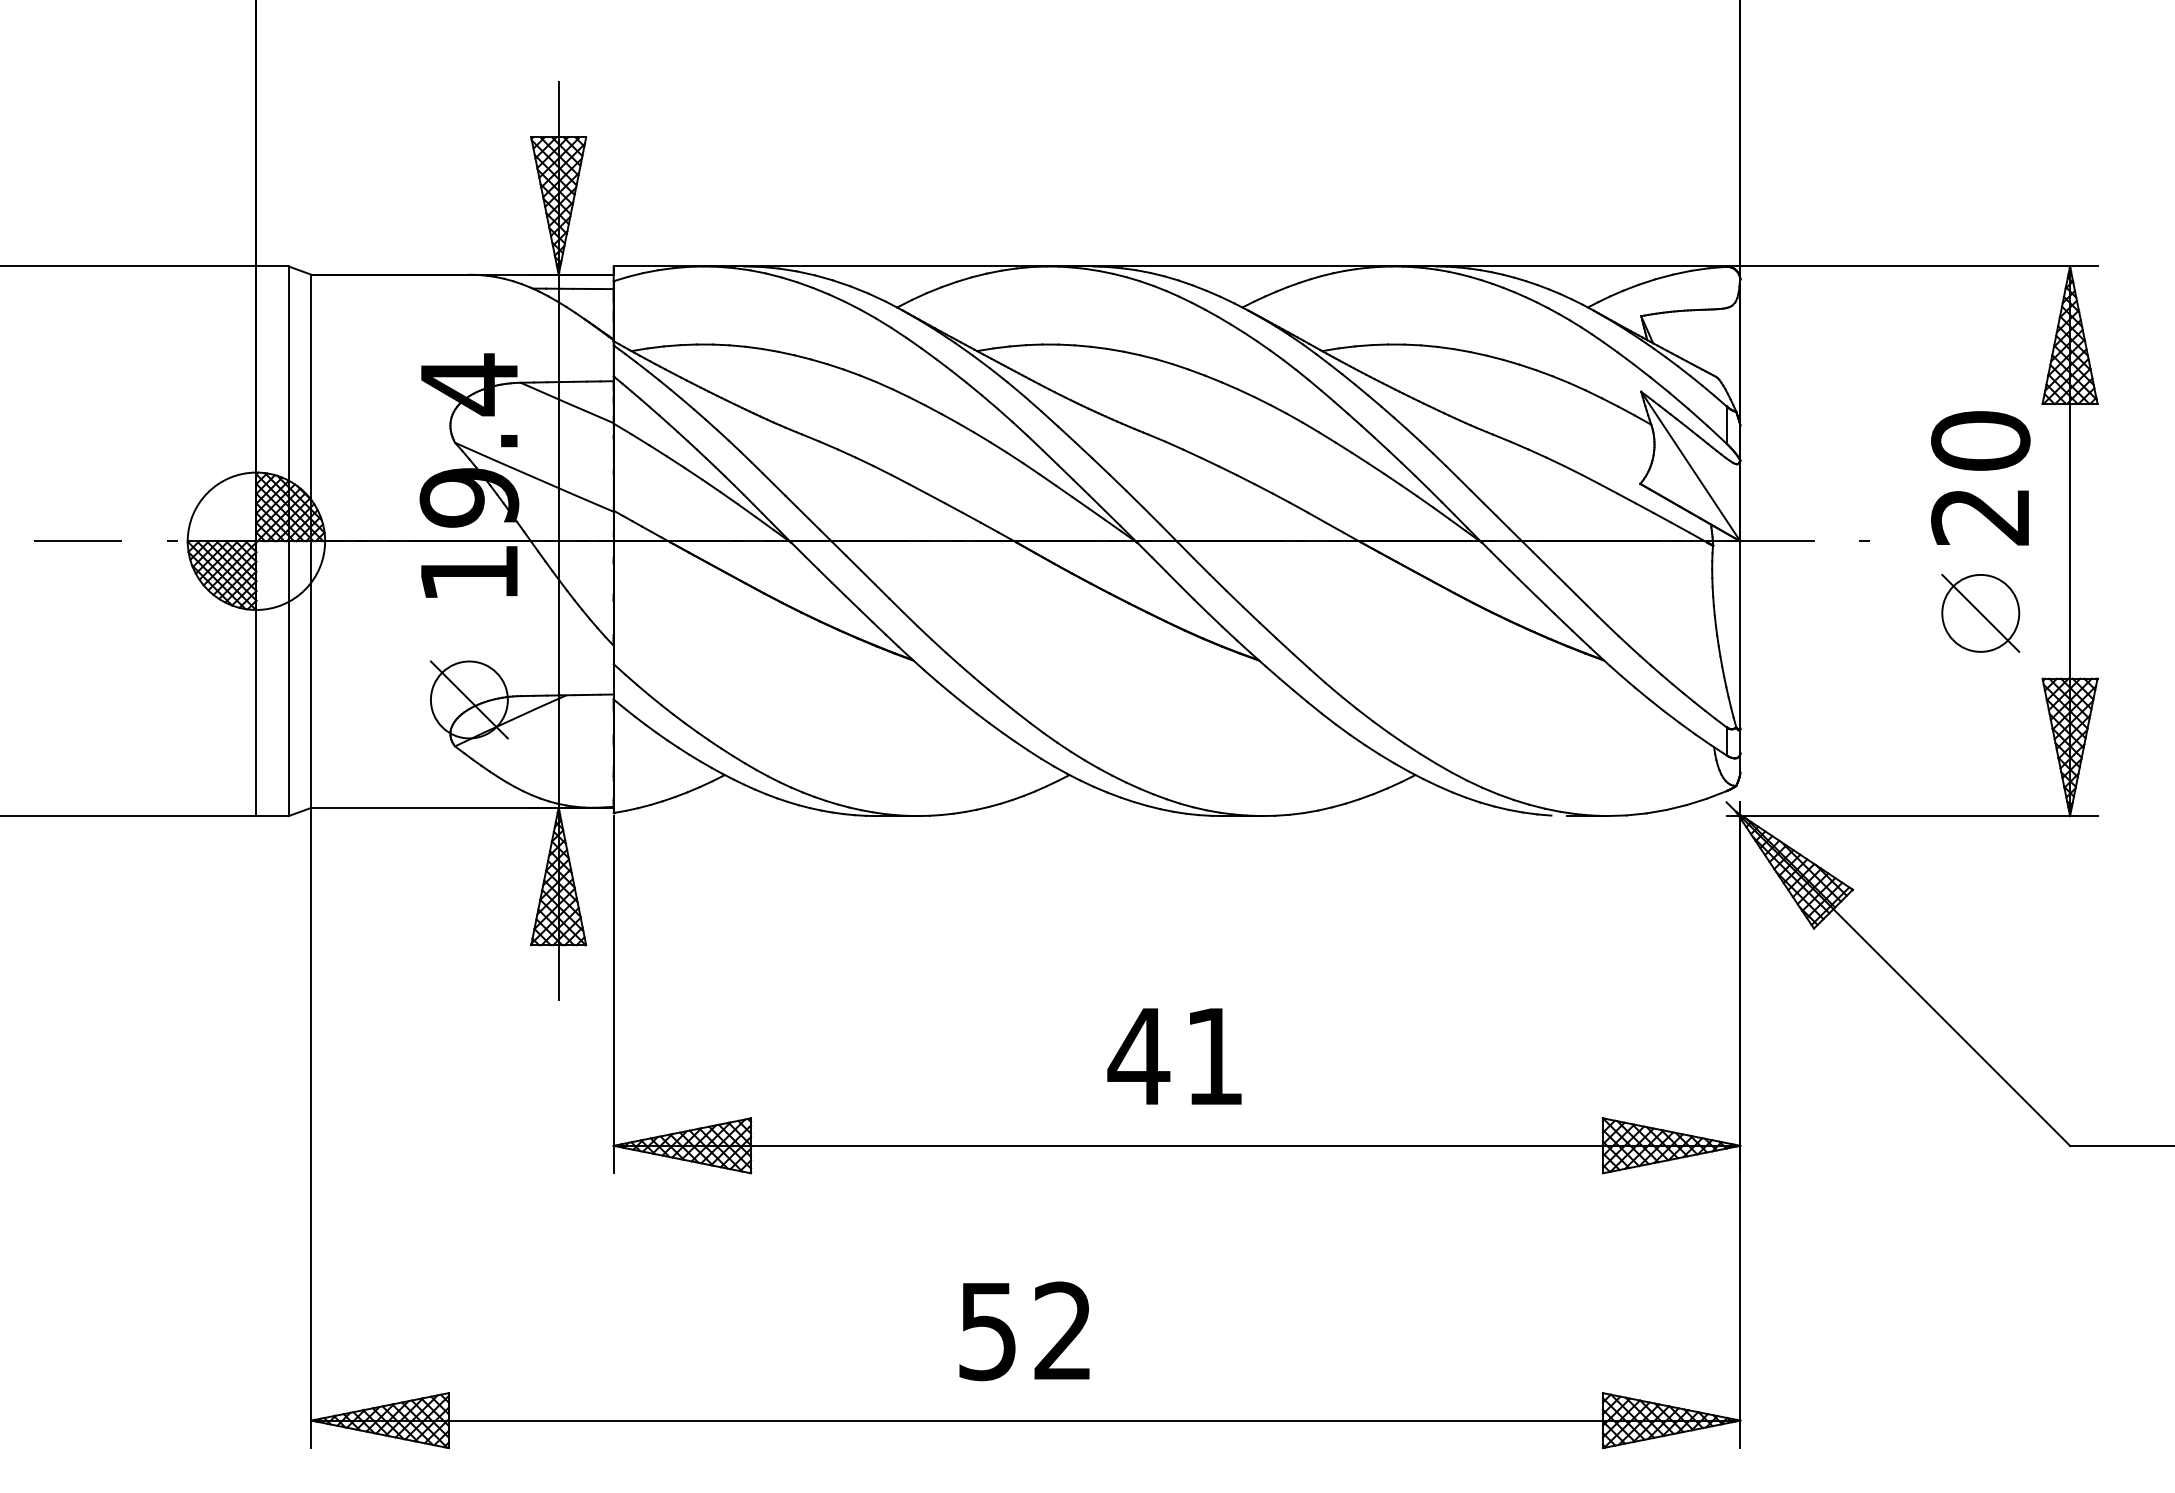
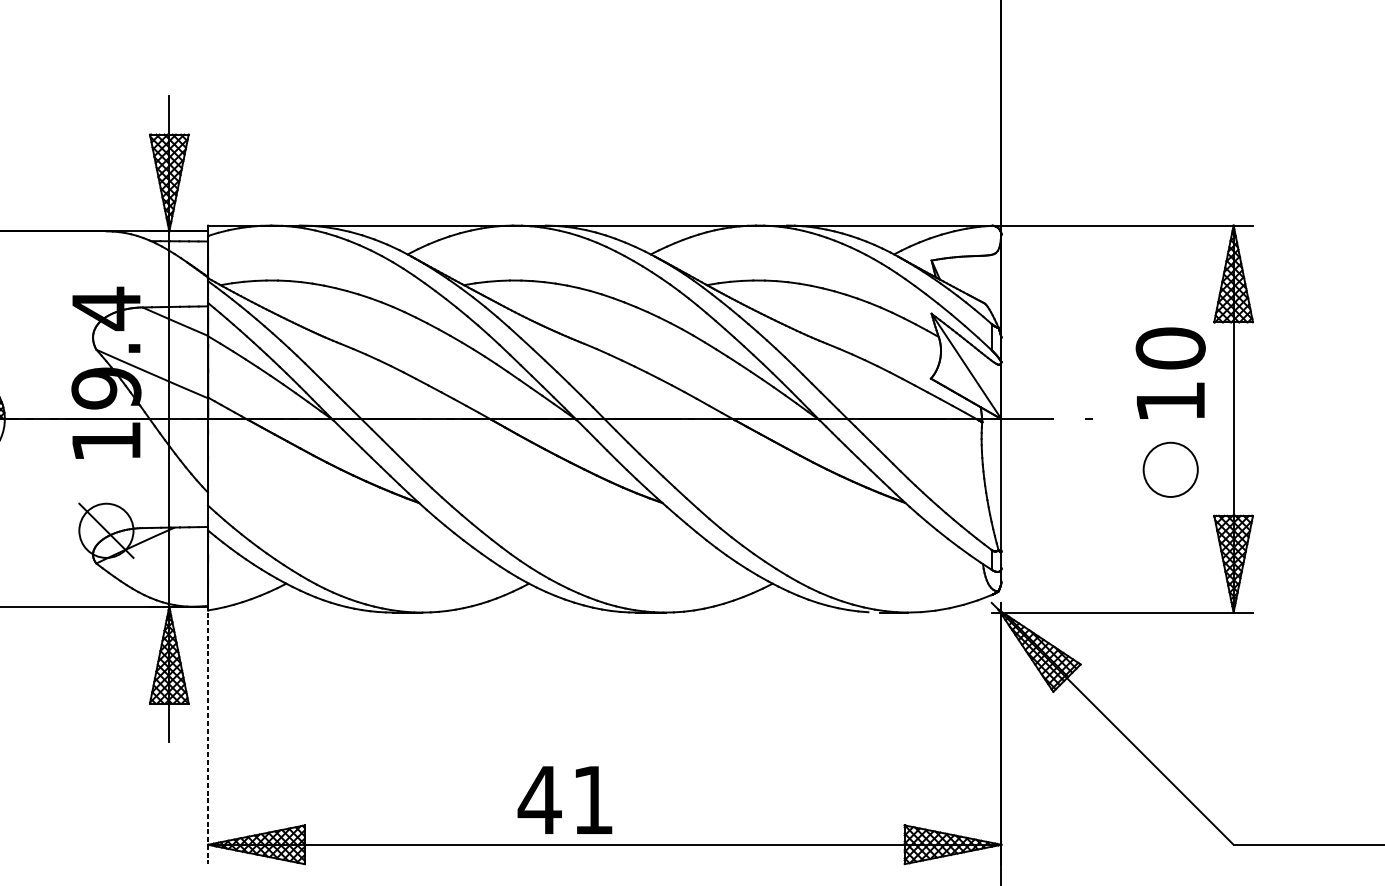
text: (1979, 517) -> (1169, 402), 20 -> 10
line: (1980, 612) -> (1170, 469), removed
line: (613, 994) -> (207, 738), solid -> dashed
text: (1174, 1056) -> (564, 800), moved

